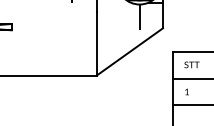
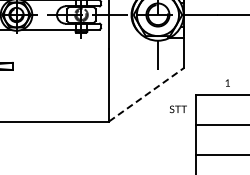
line: (130, 51) -> (147, 94), solid -> dashed
text: (191, 65) -> (177, 109), moved
text: (186, 91) -> (227, 82), moved

